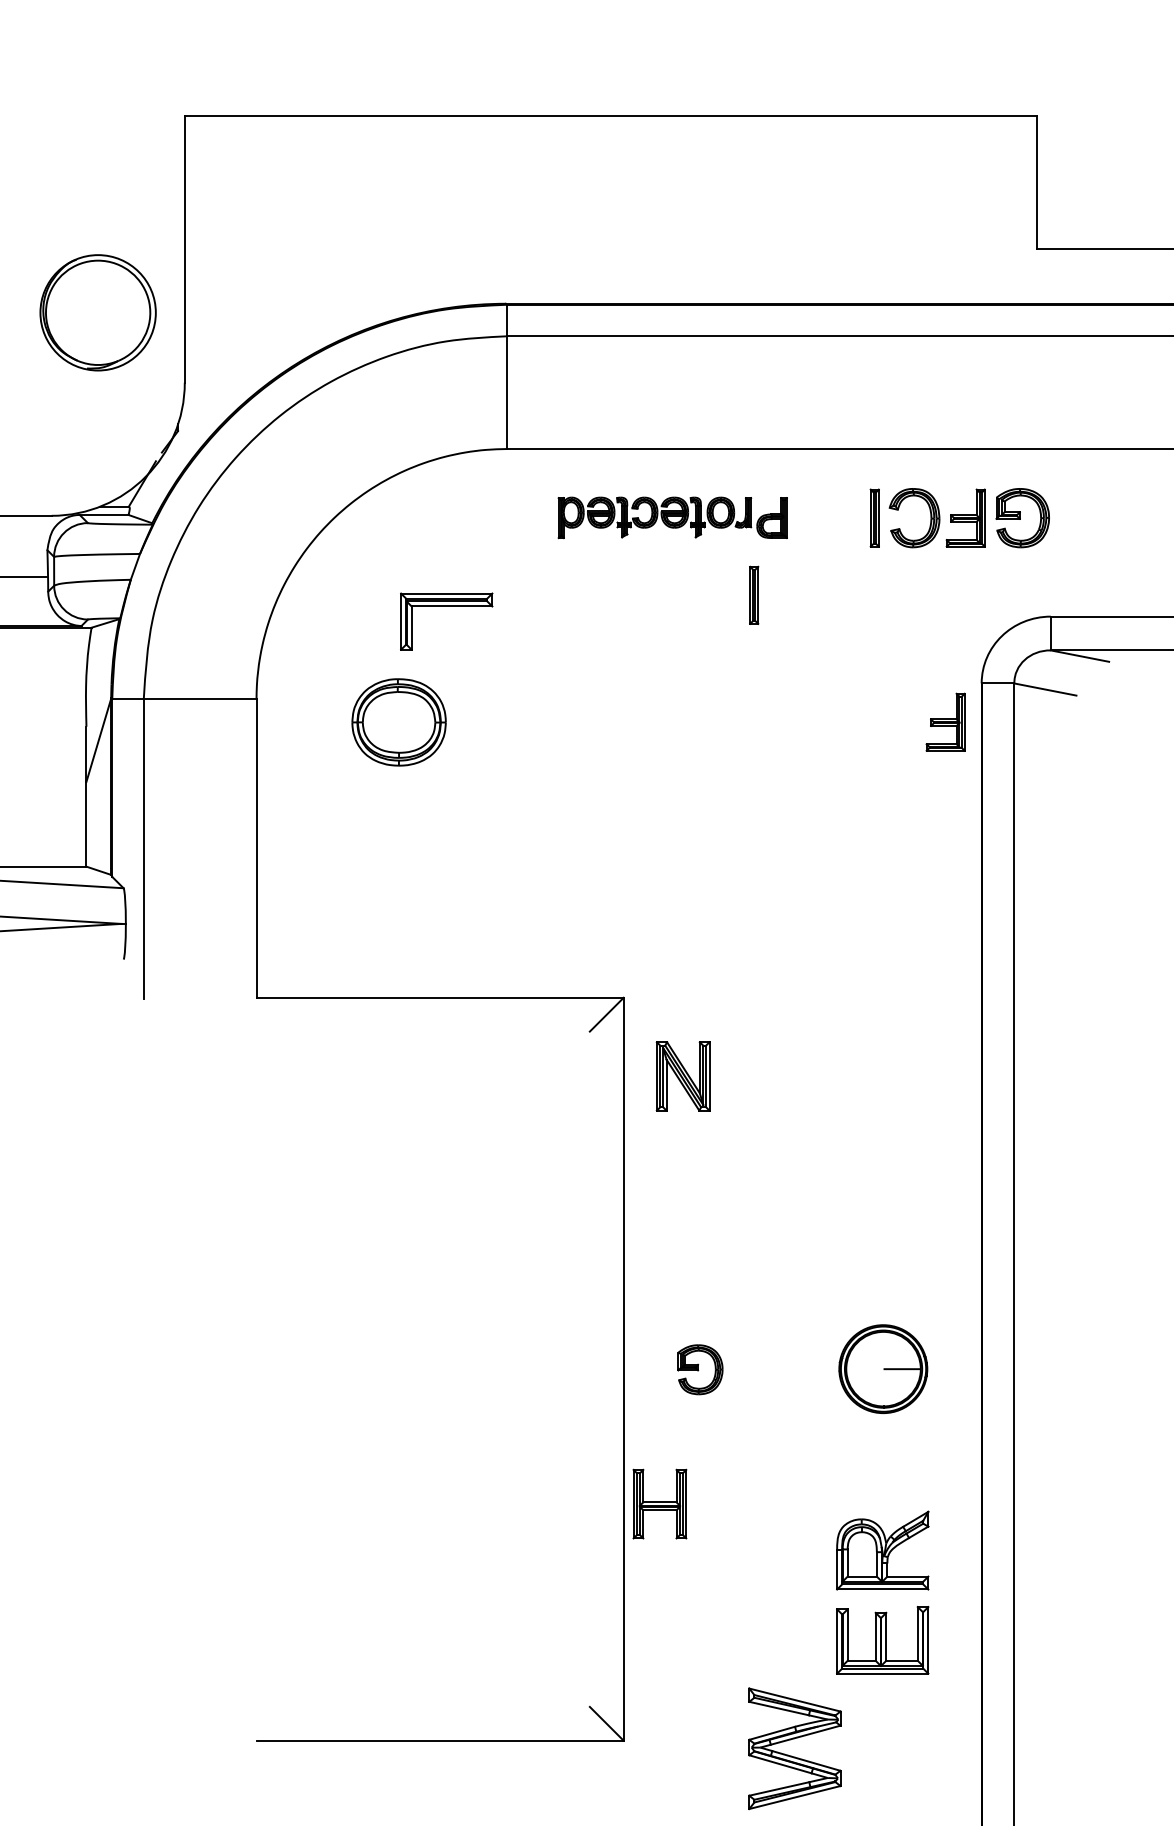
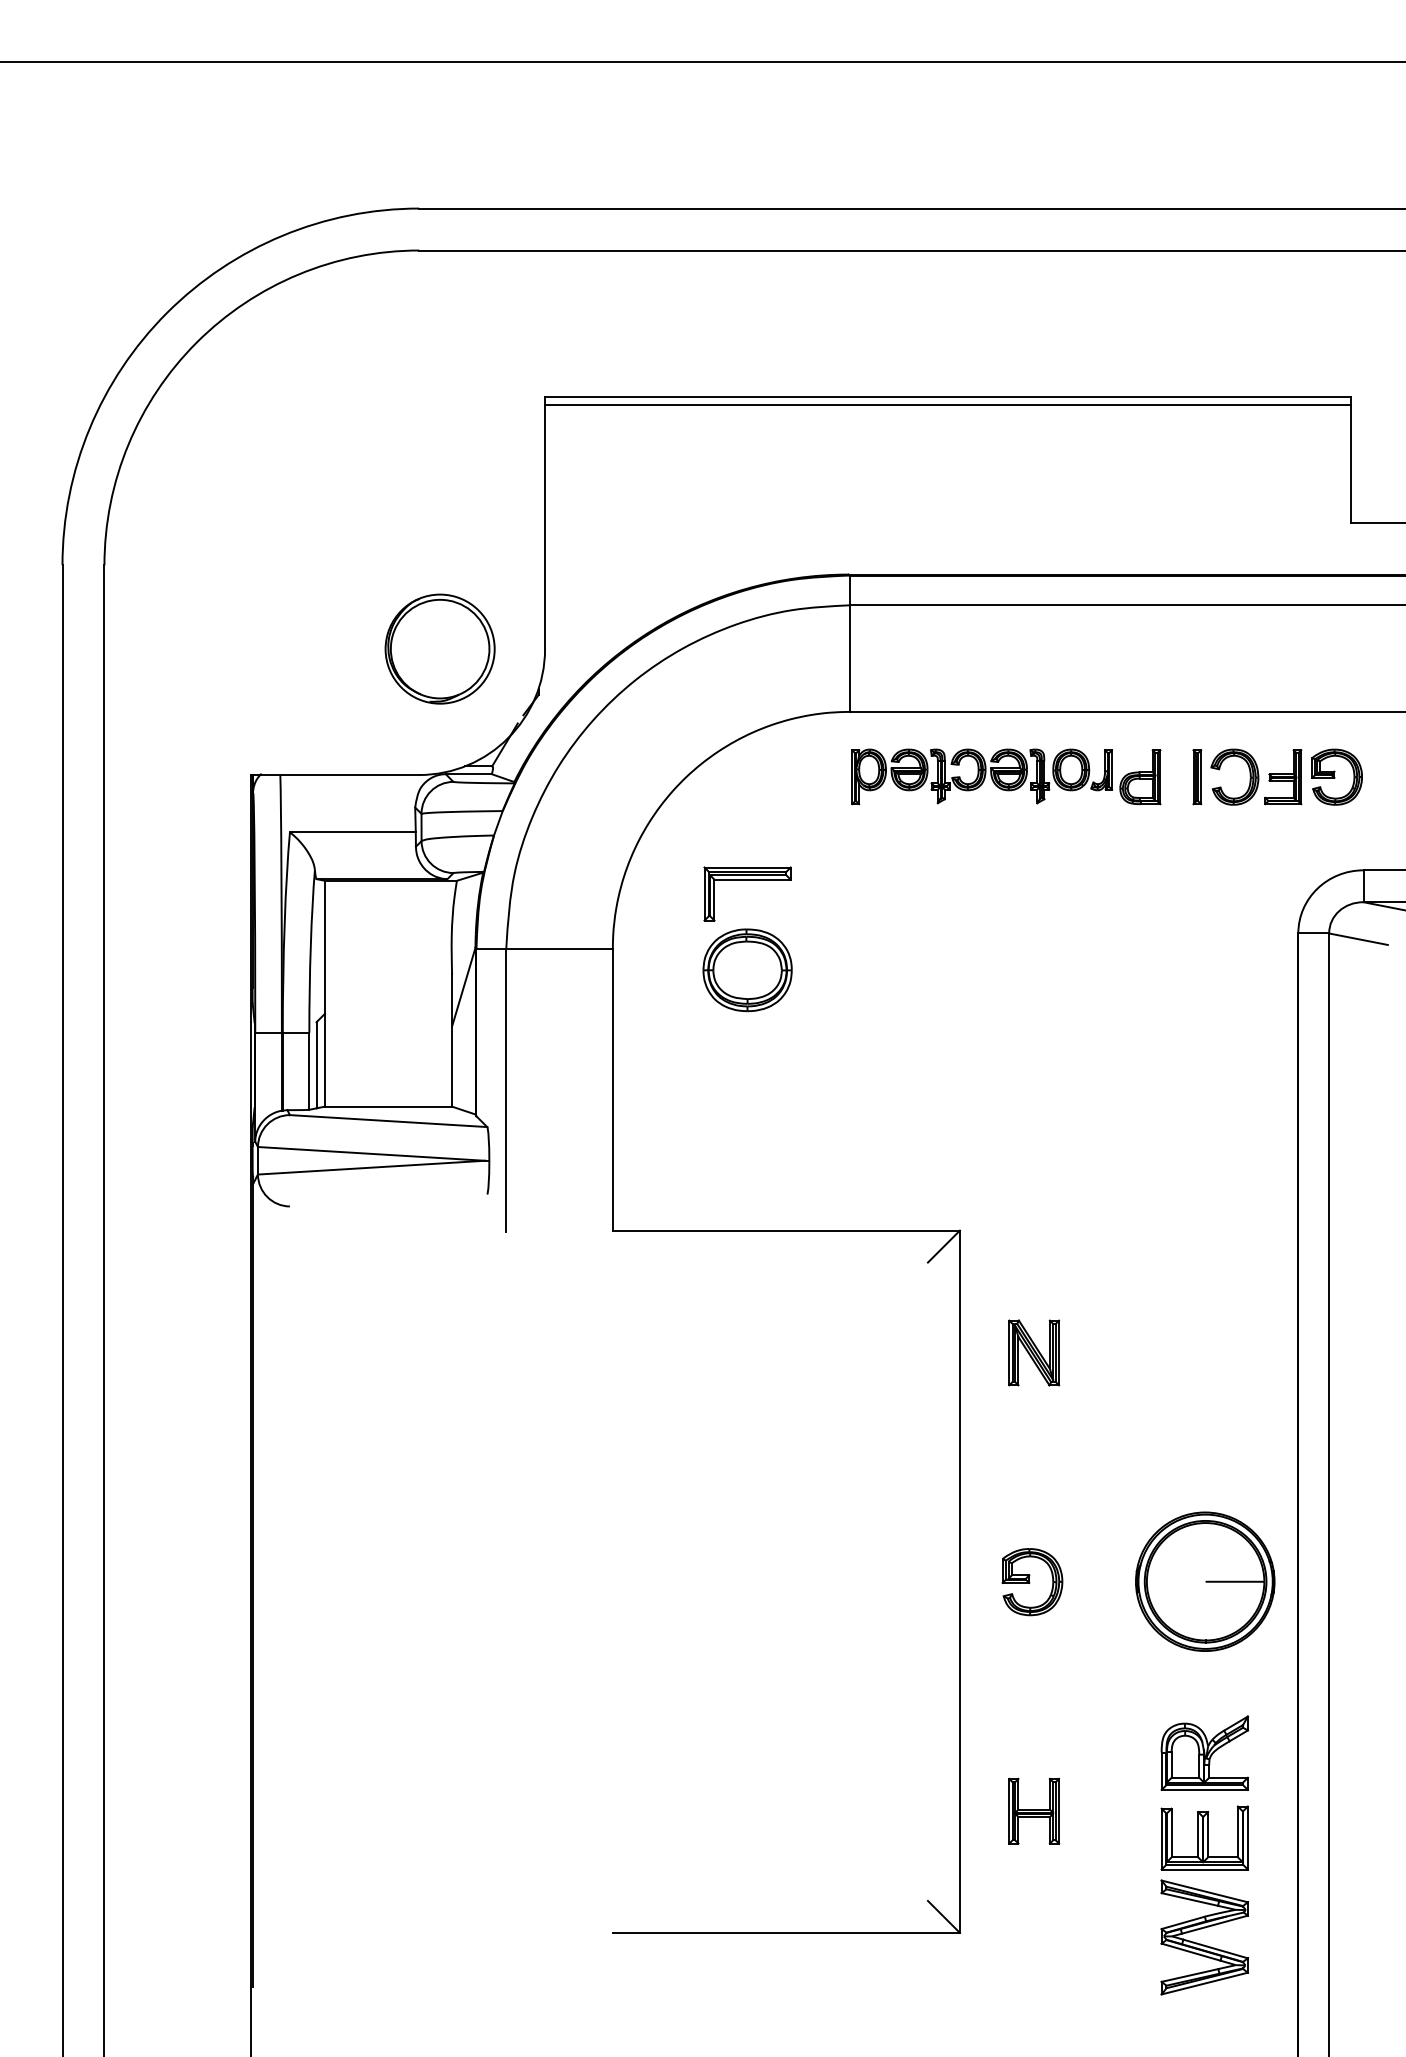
line: (610, 123) -> (947, 404), added
part: (97, 312) -> (439, 648), moved
part: (672, 517) -> (1006, 776), size x1.43
part: (754, 595) -> (1083, 850), removed
part: (446, 607) -> (747, 880), moved
part: (945, 722) -> (1264, 970), removed
part: (683, 1075) -> (1034, 1352), moved
part: (883, 1368) -> (1205, 1581), size x1.67
part: (700, 1370) -> (1032, 1582), size x1.43
part: (660, 1503) -> (1034, 1810), moved
part: (794, 1756) -> (1204, 1944), moved

